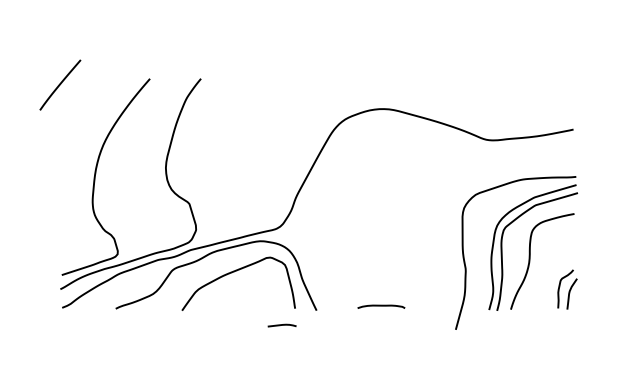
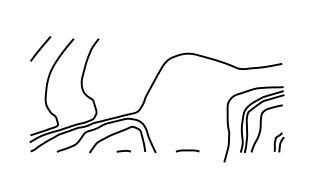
line: (59, 84) -> (40, 48), moved
line: (281, 326) -> (123, 151), moved

